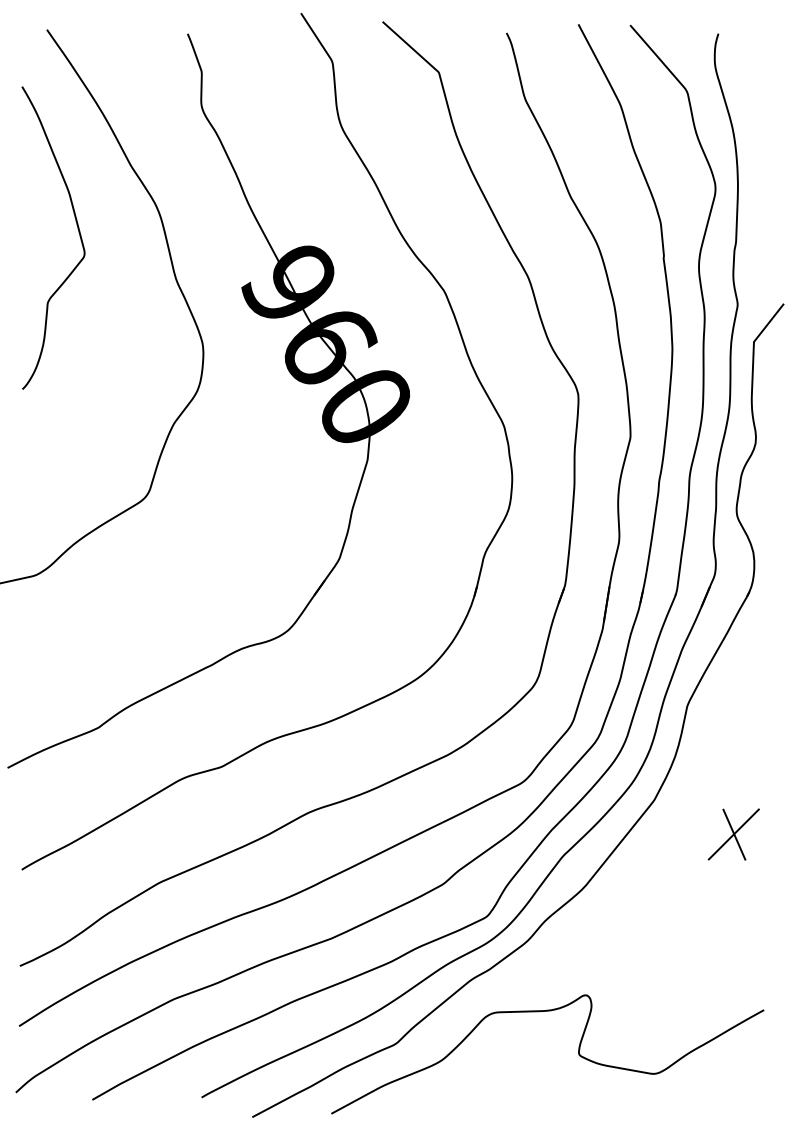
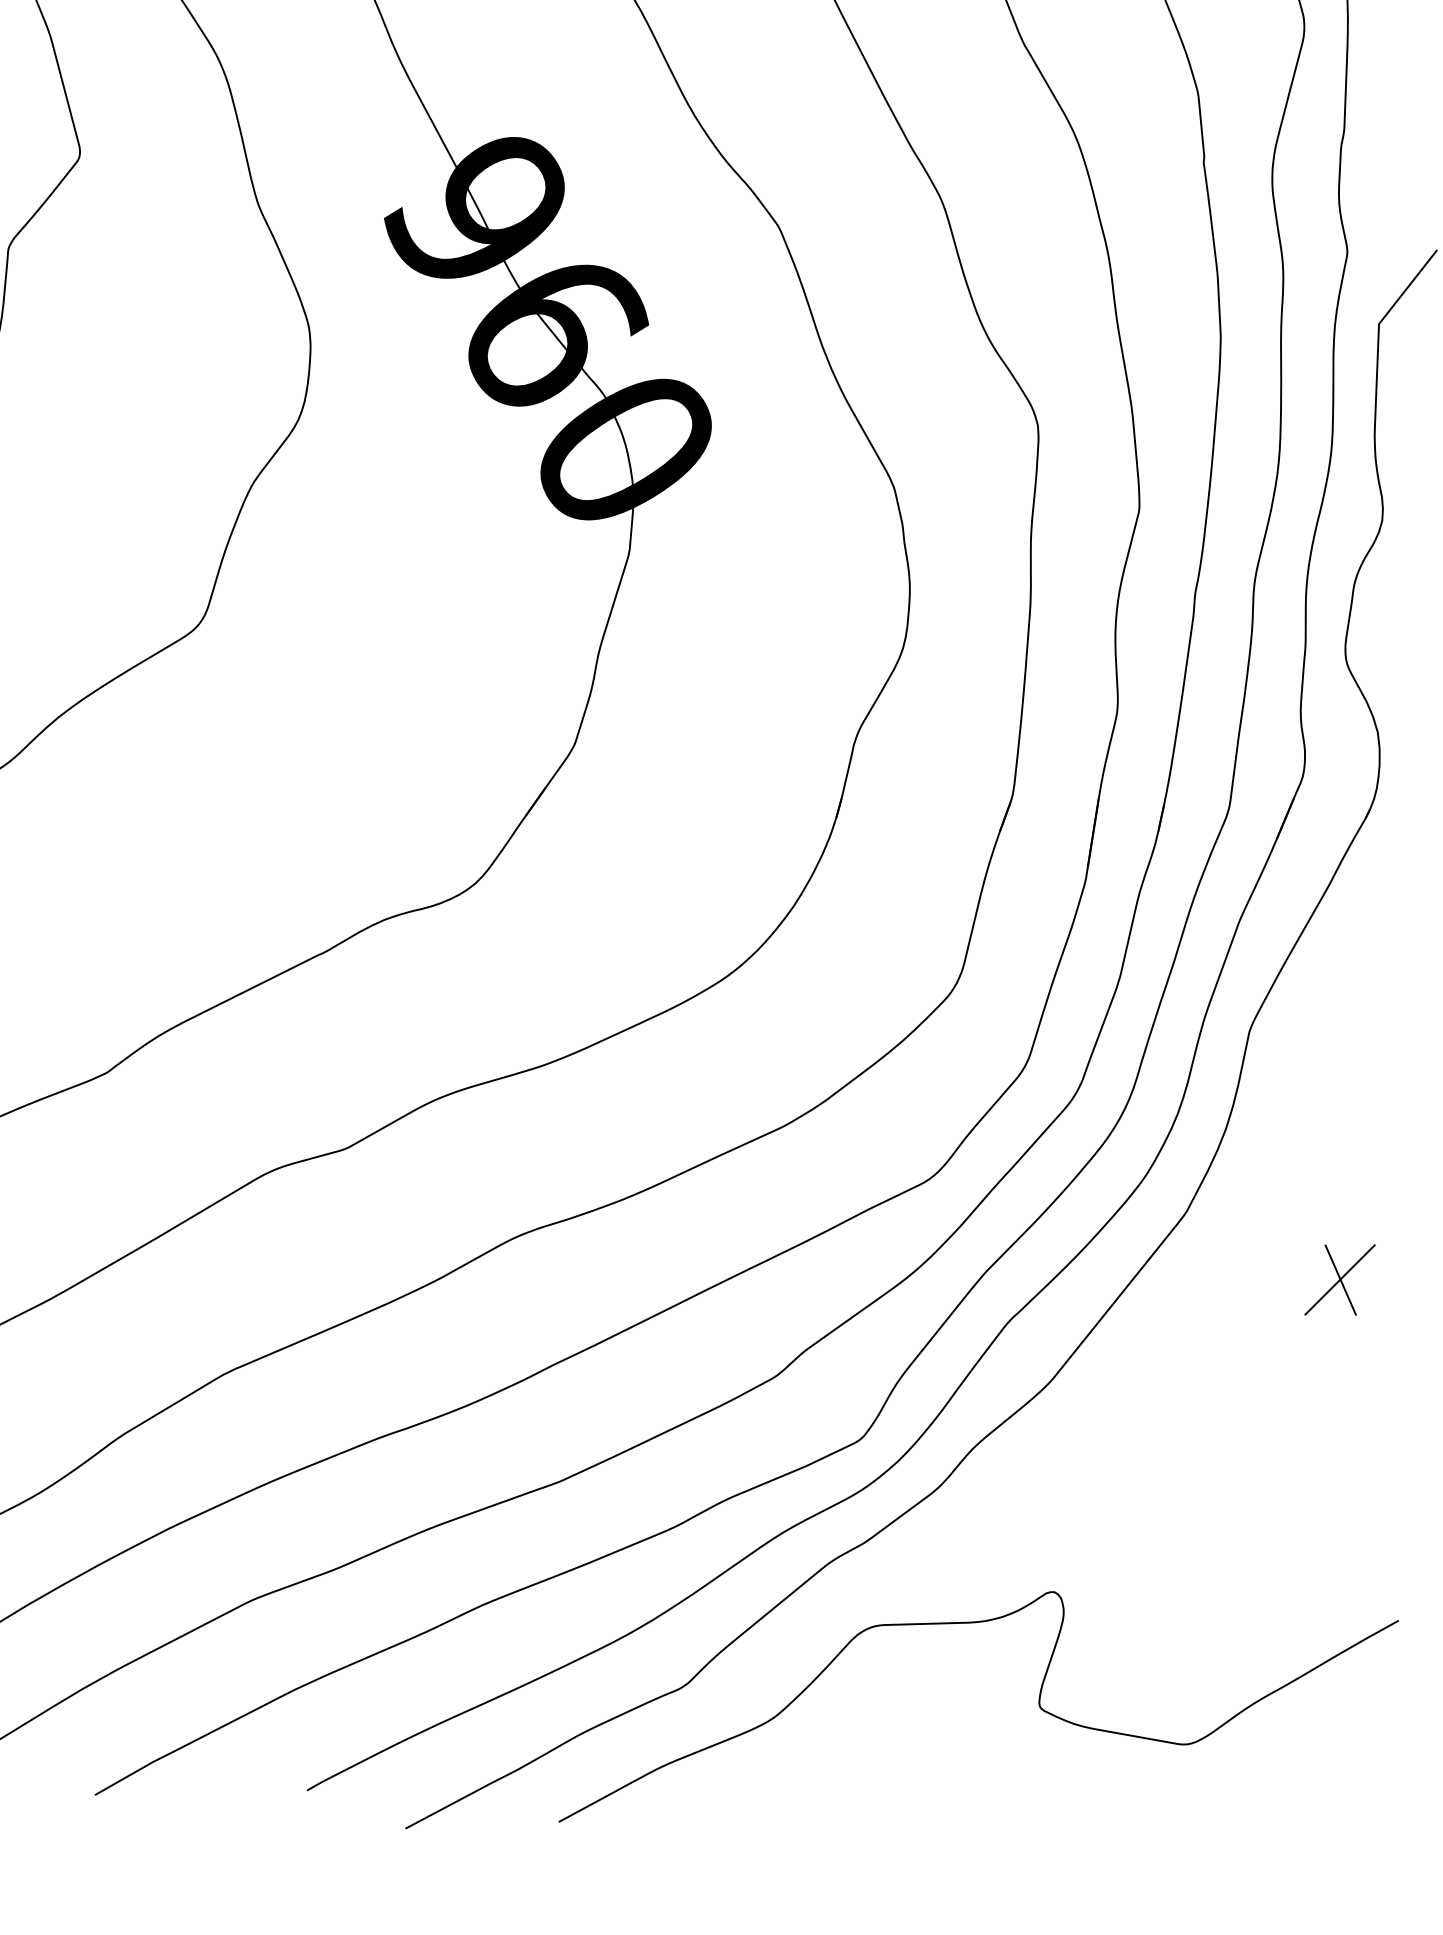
part: (733, 834) -> (1339, 1279), size x0.71

